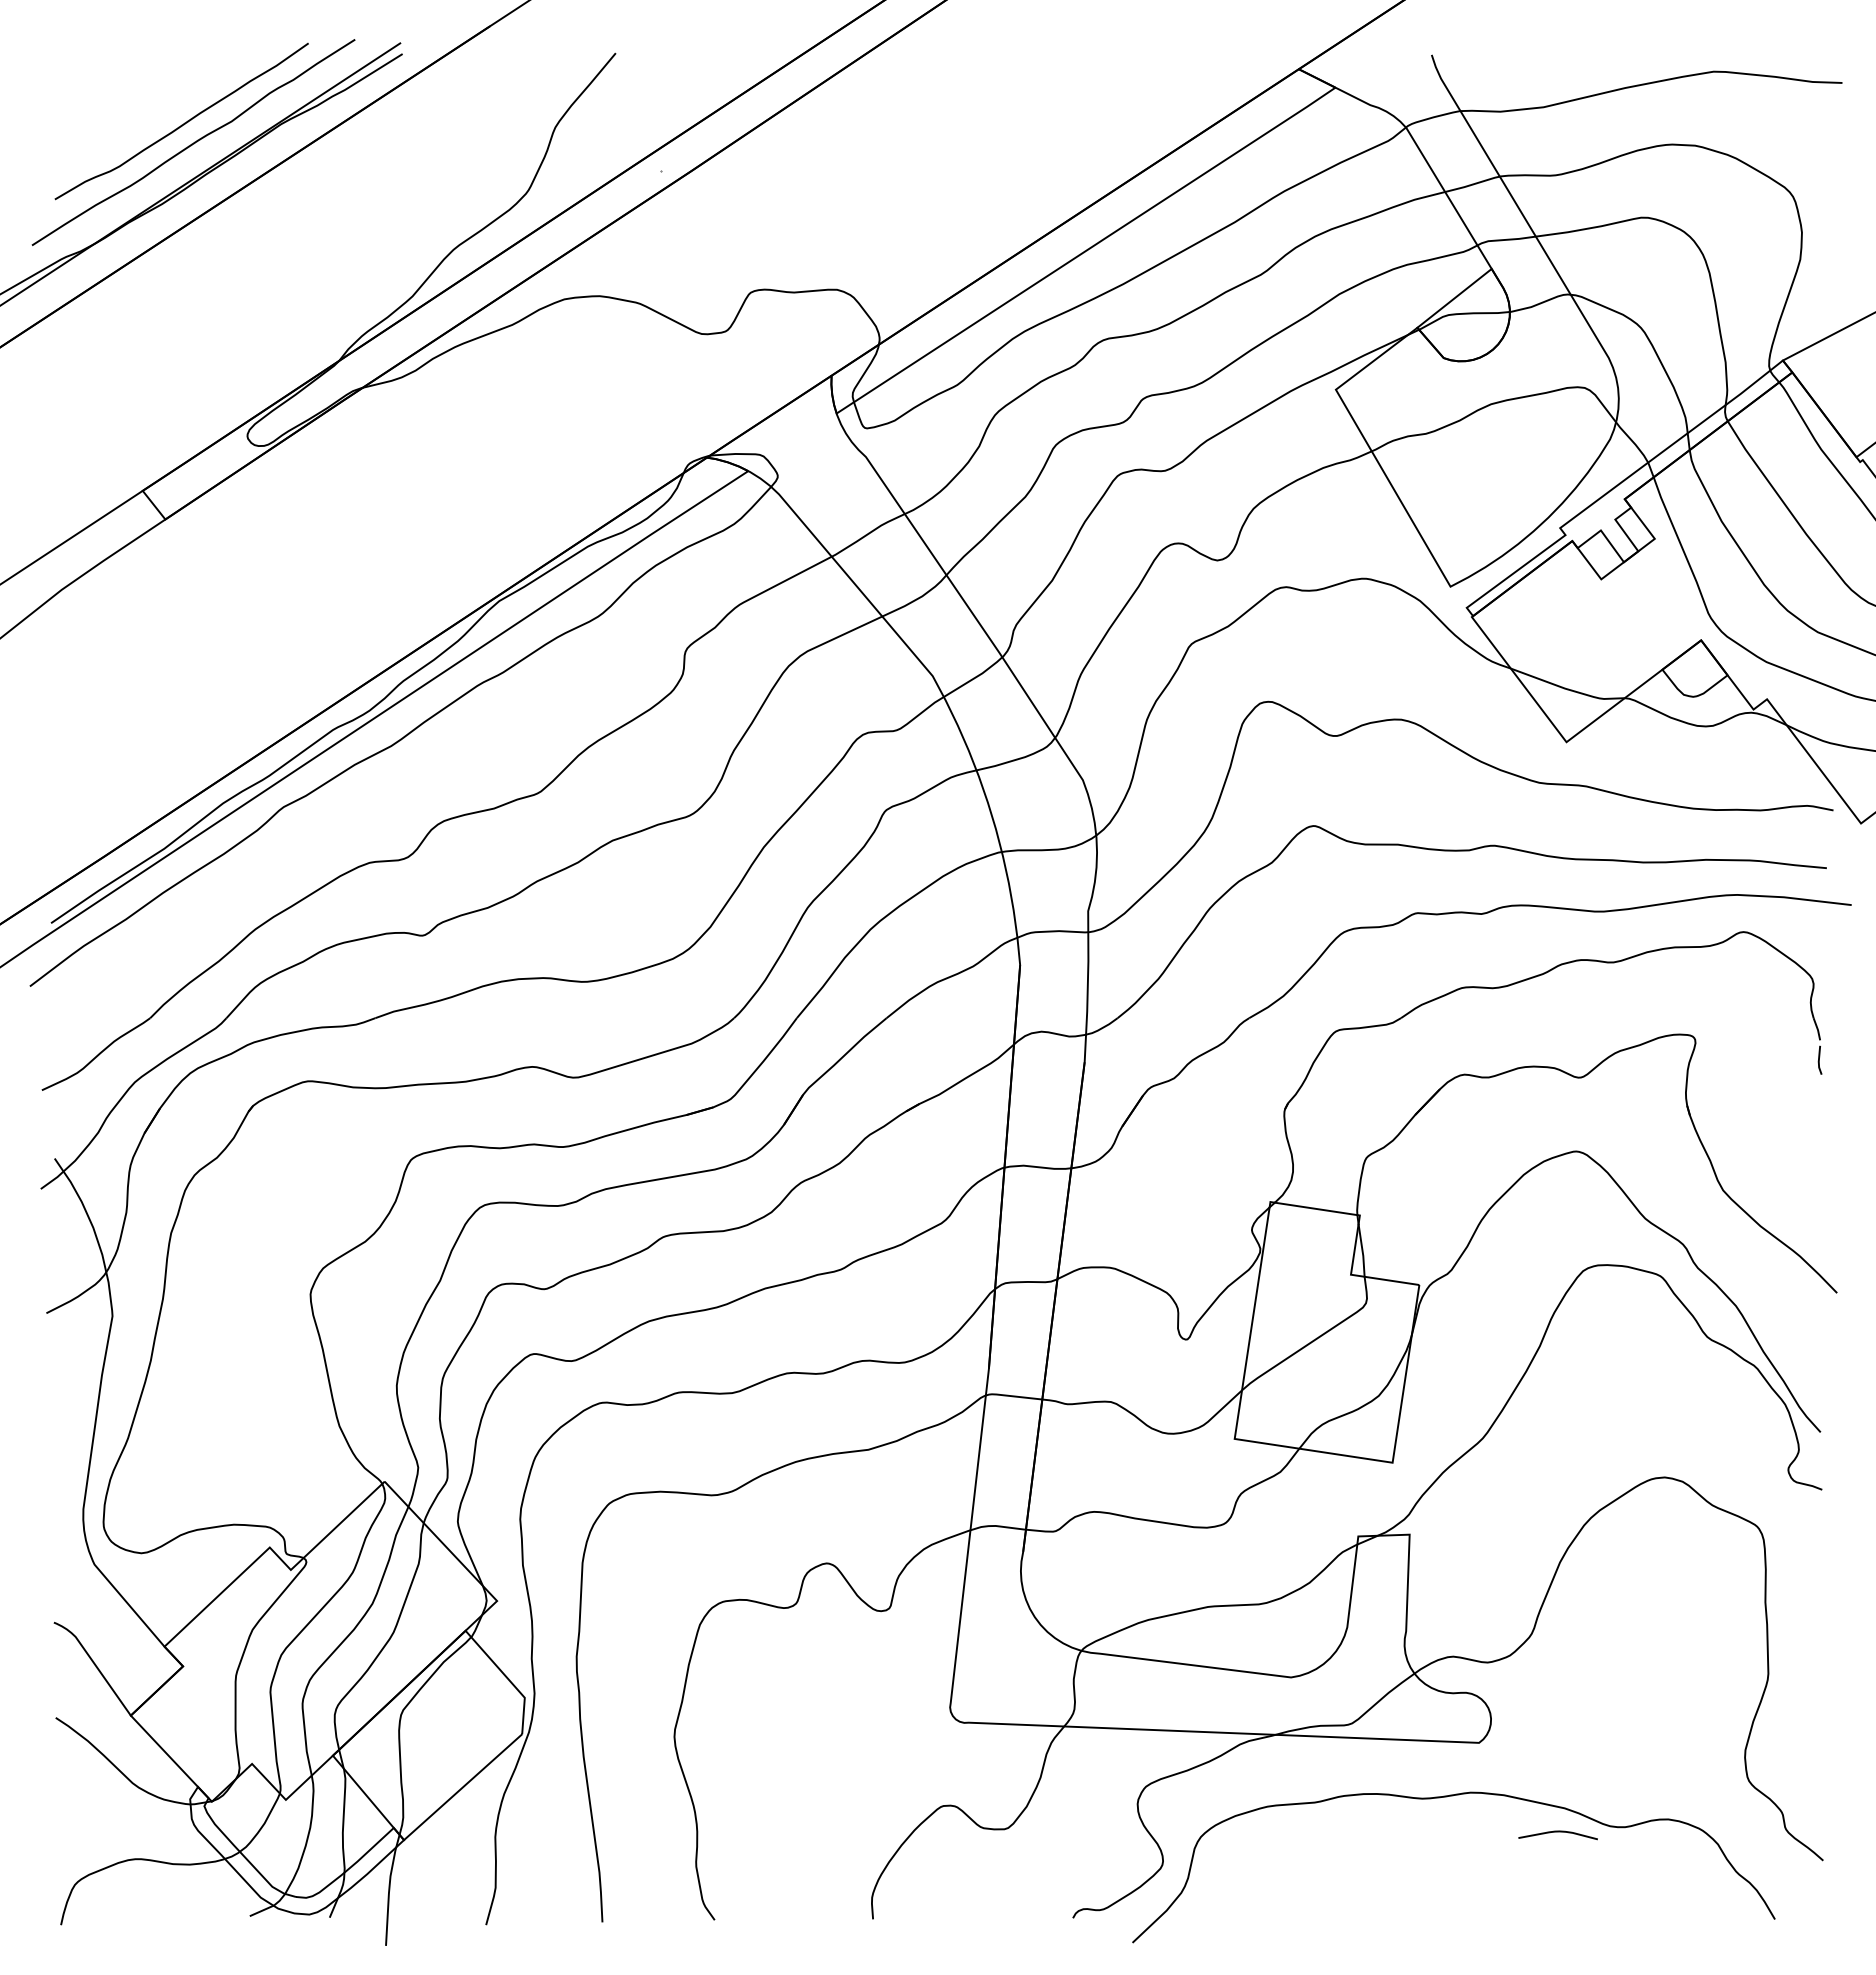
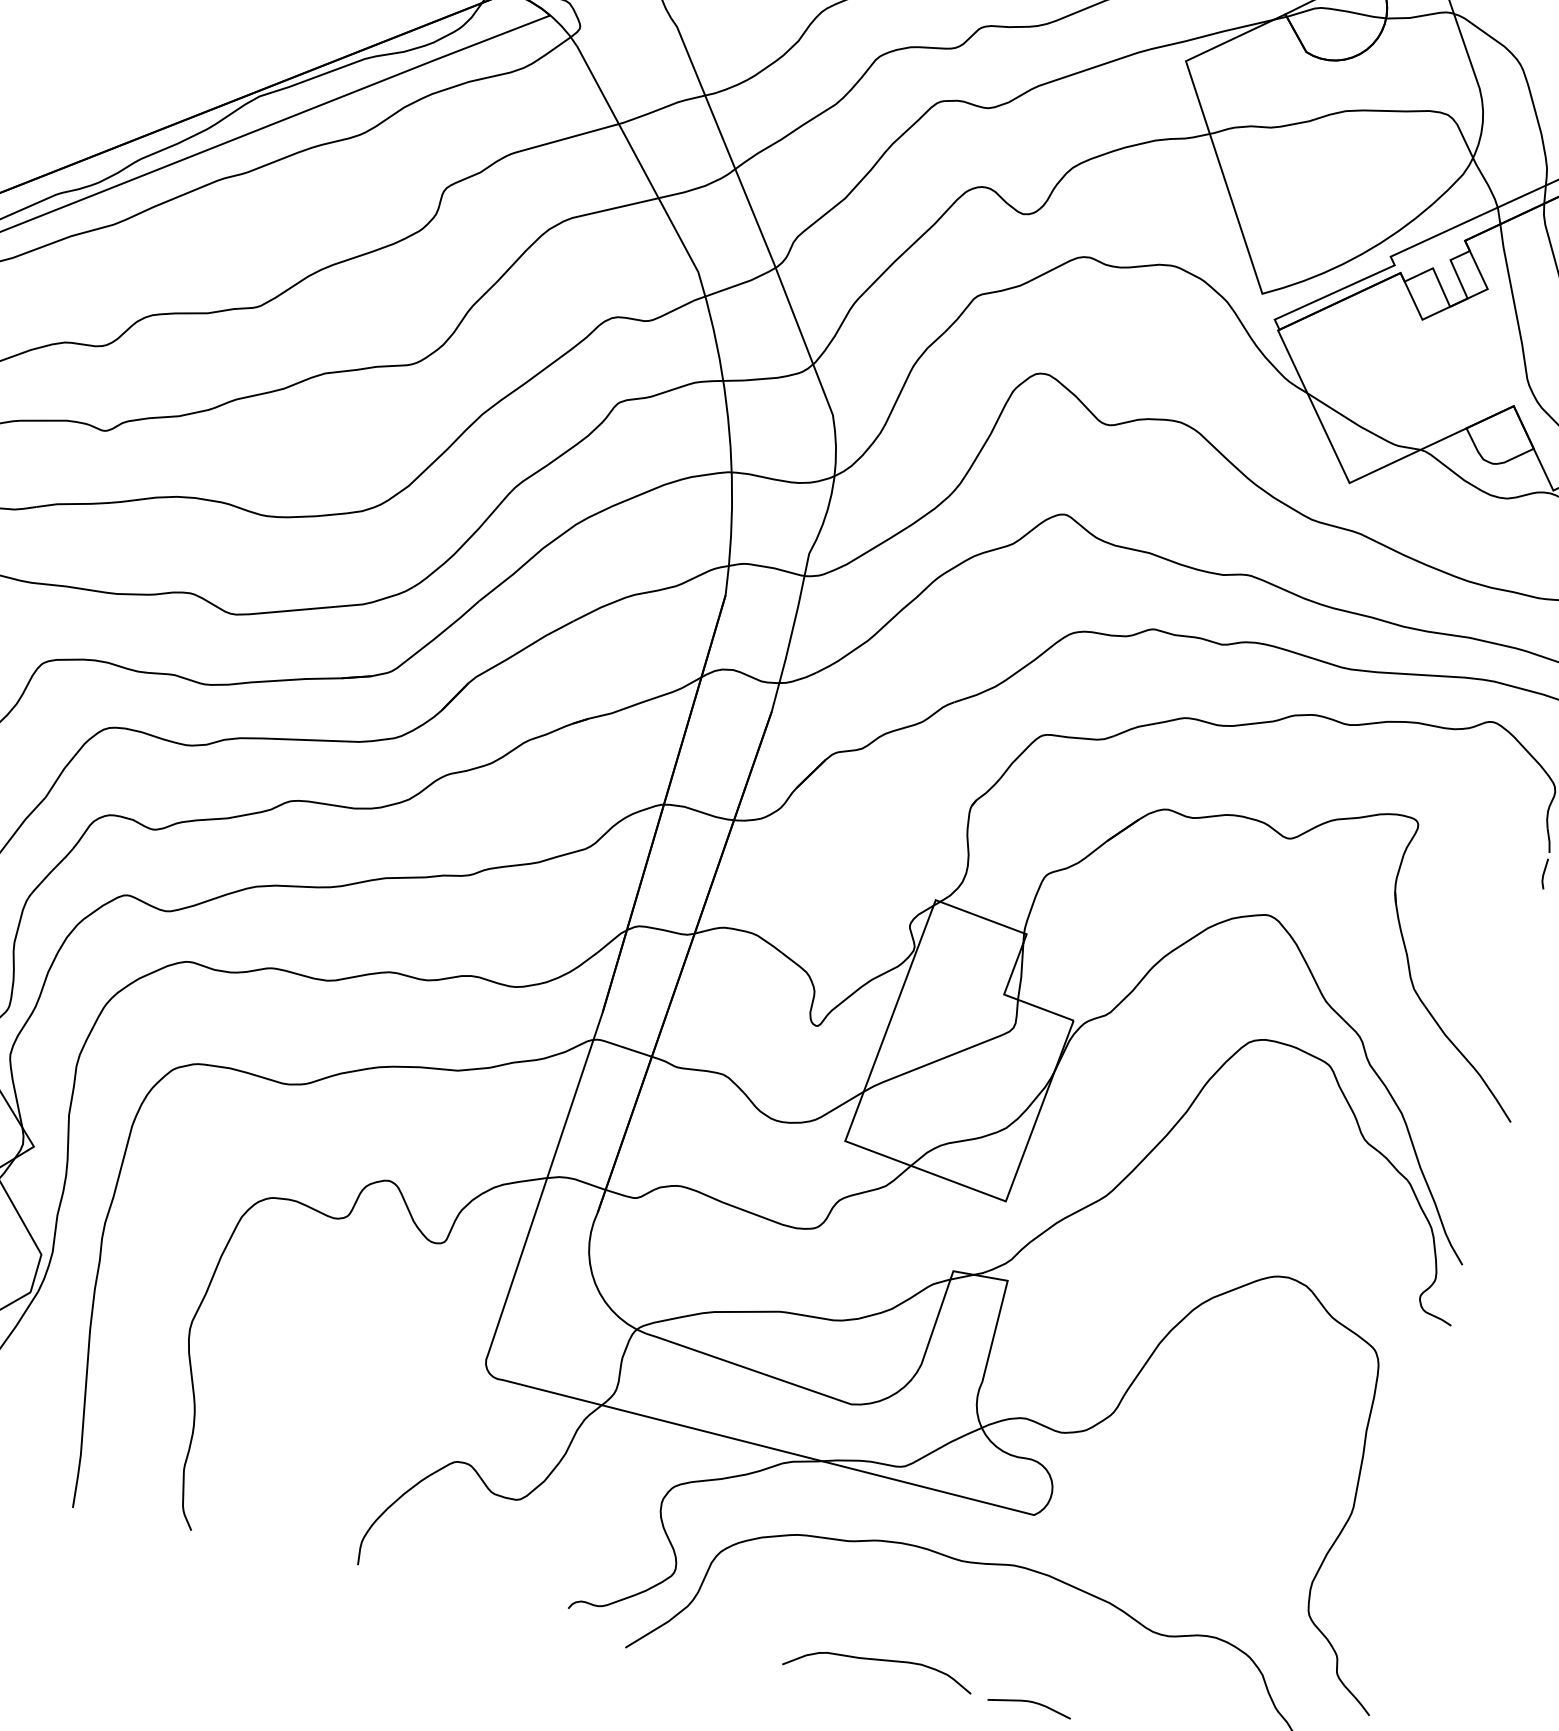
curve: (1557, 1832) -> (1029, 1702), moved
curve: (1367, 1905) -> (880, 1661), added

